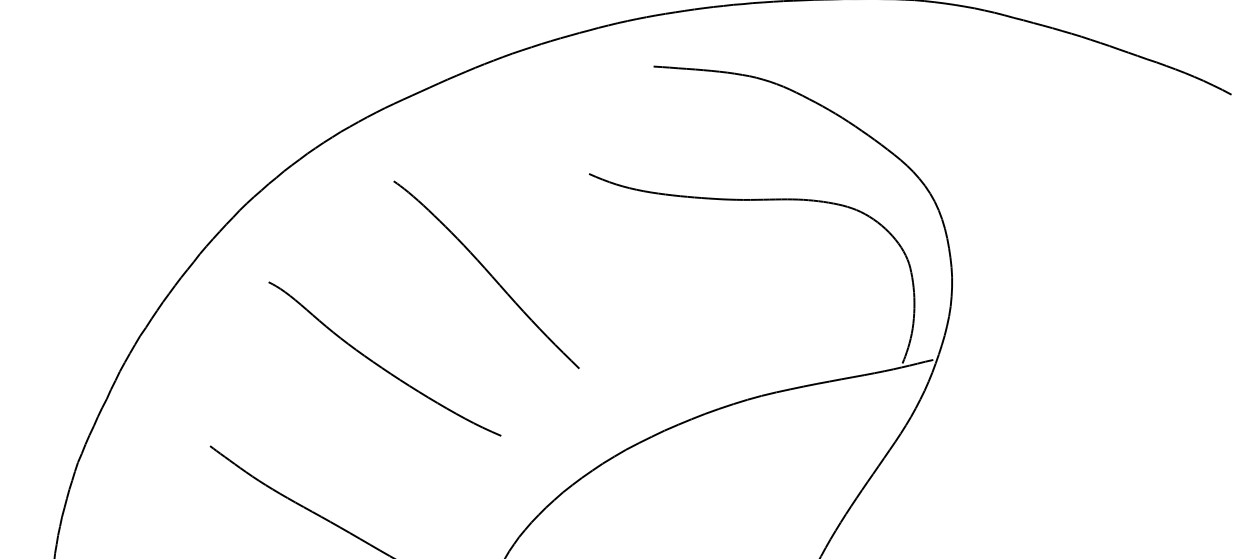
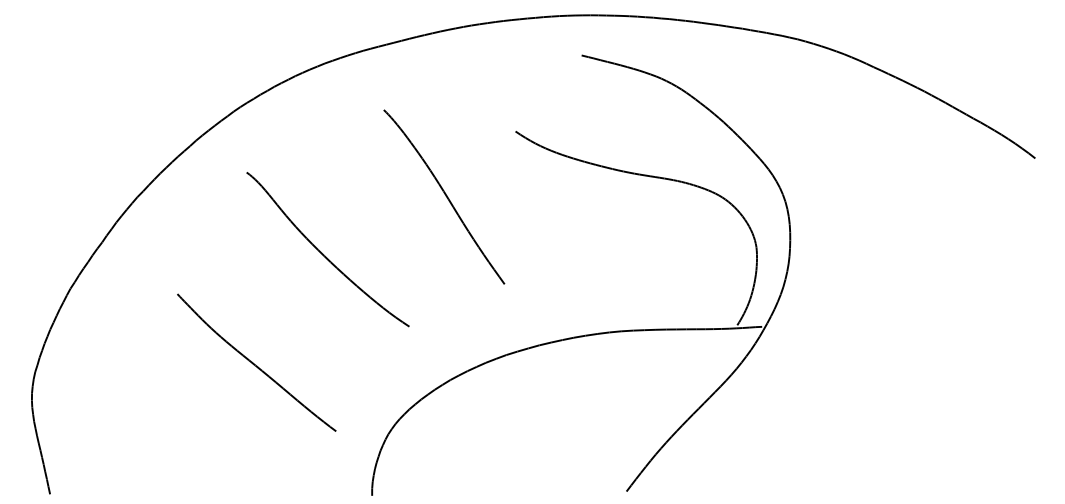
part: (486, 274) -> (444, 196), moved

